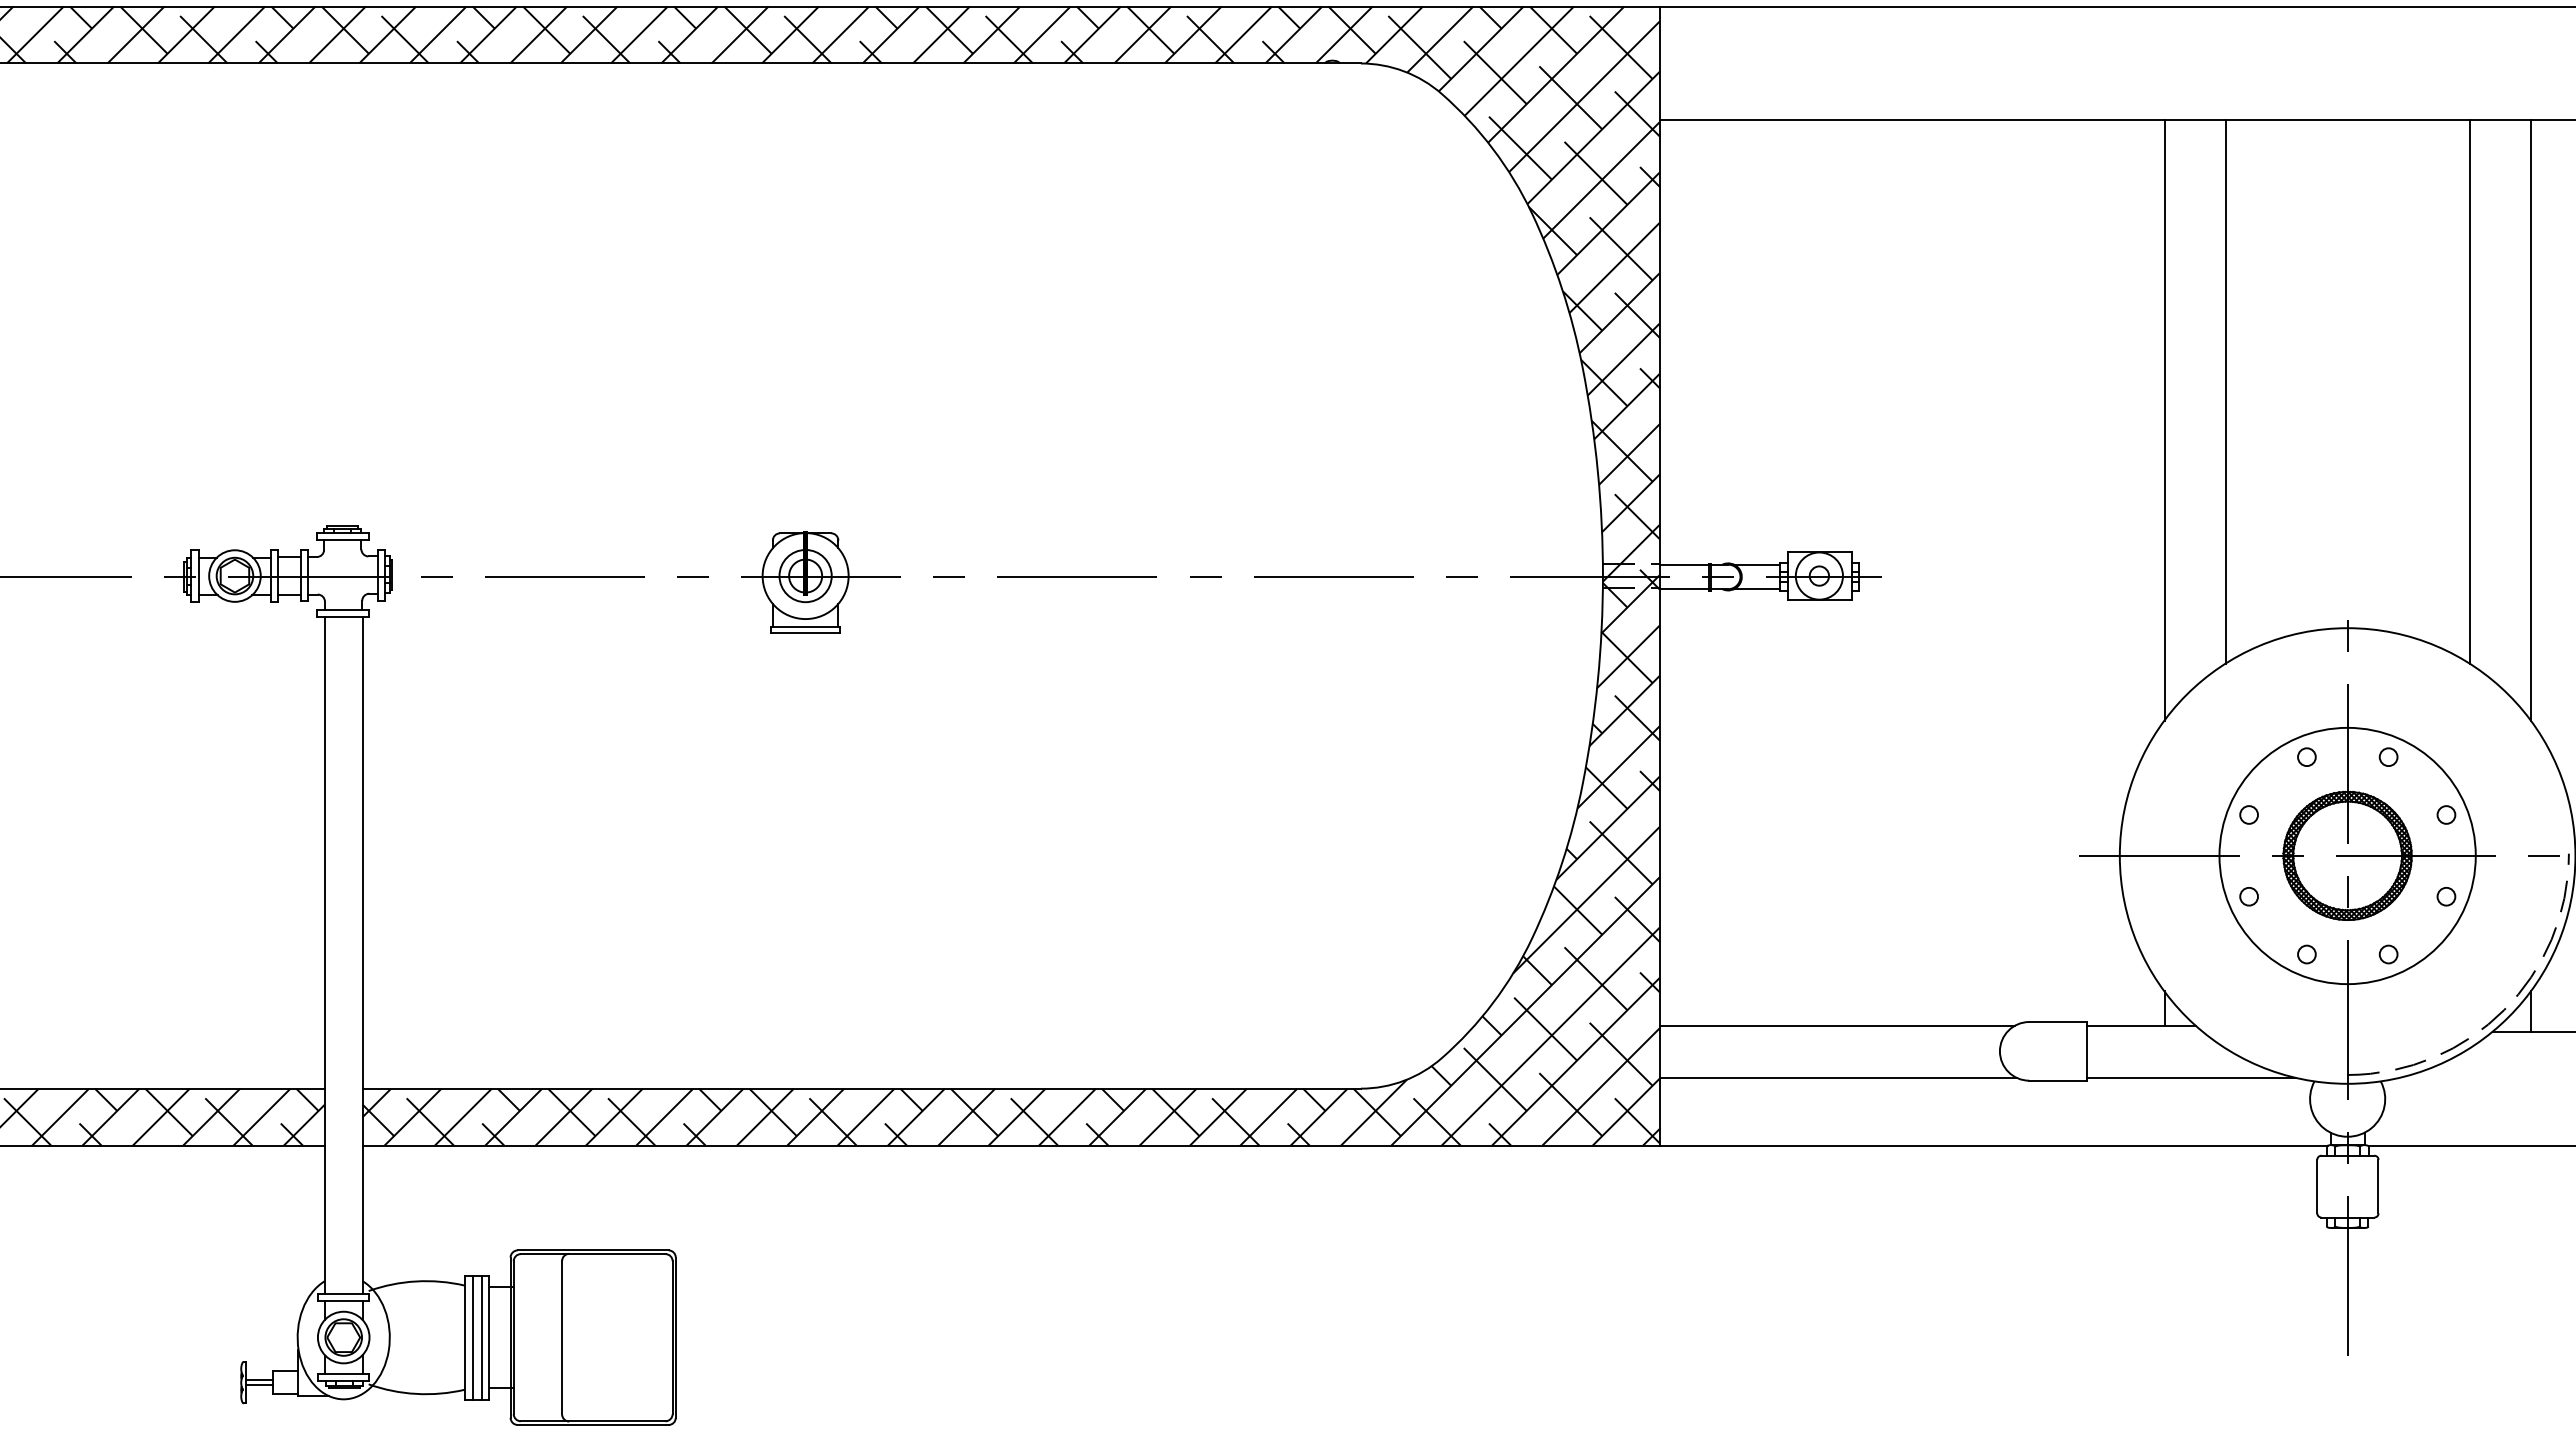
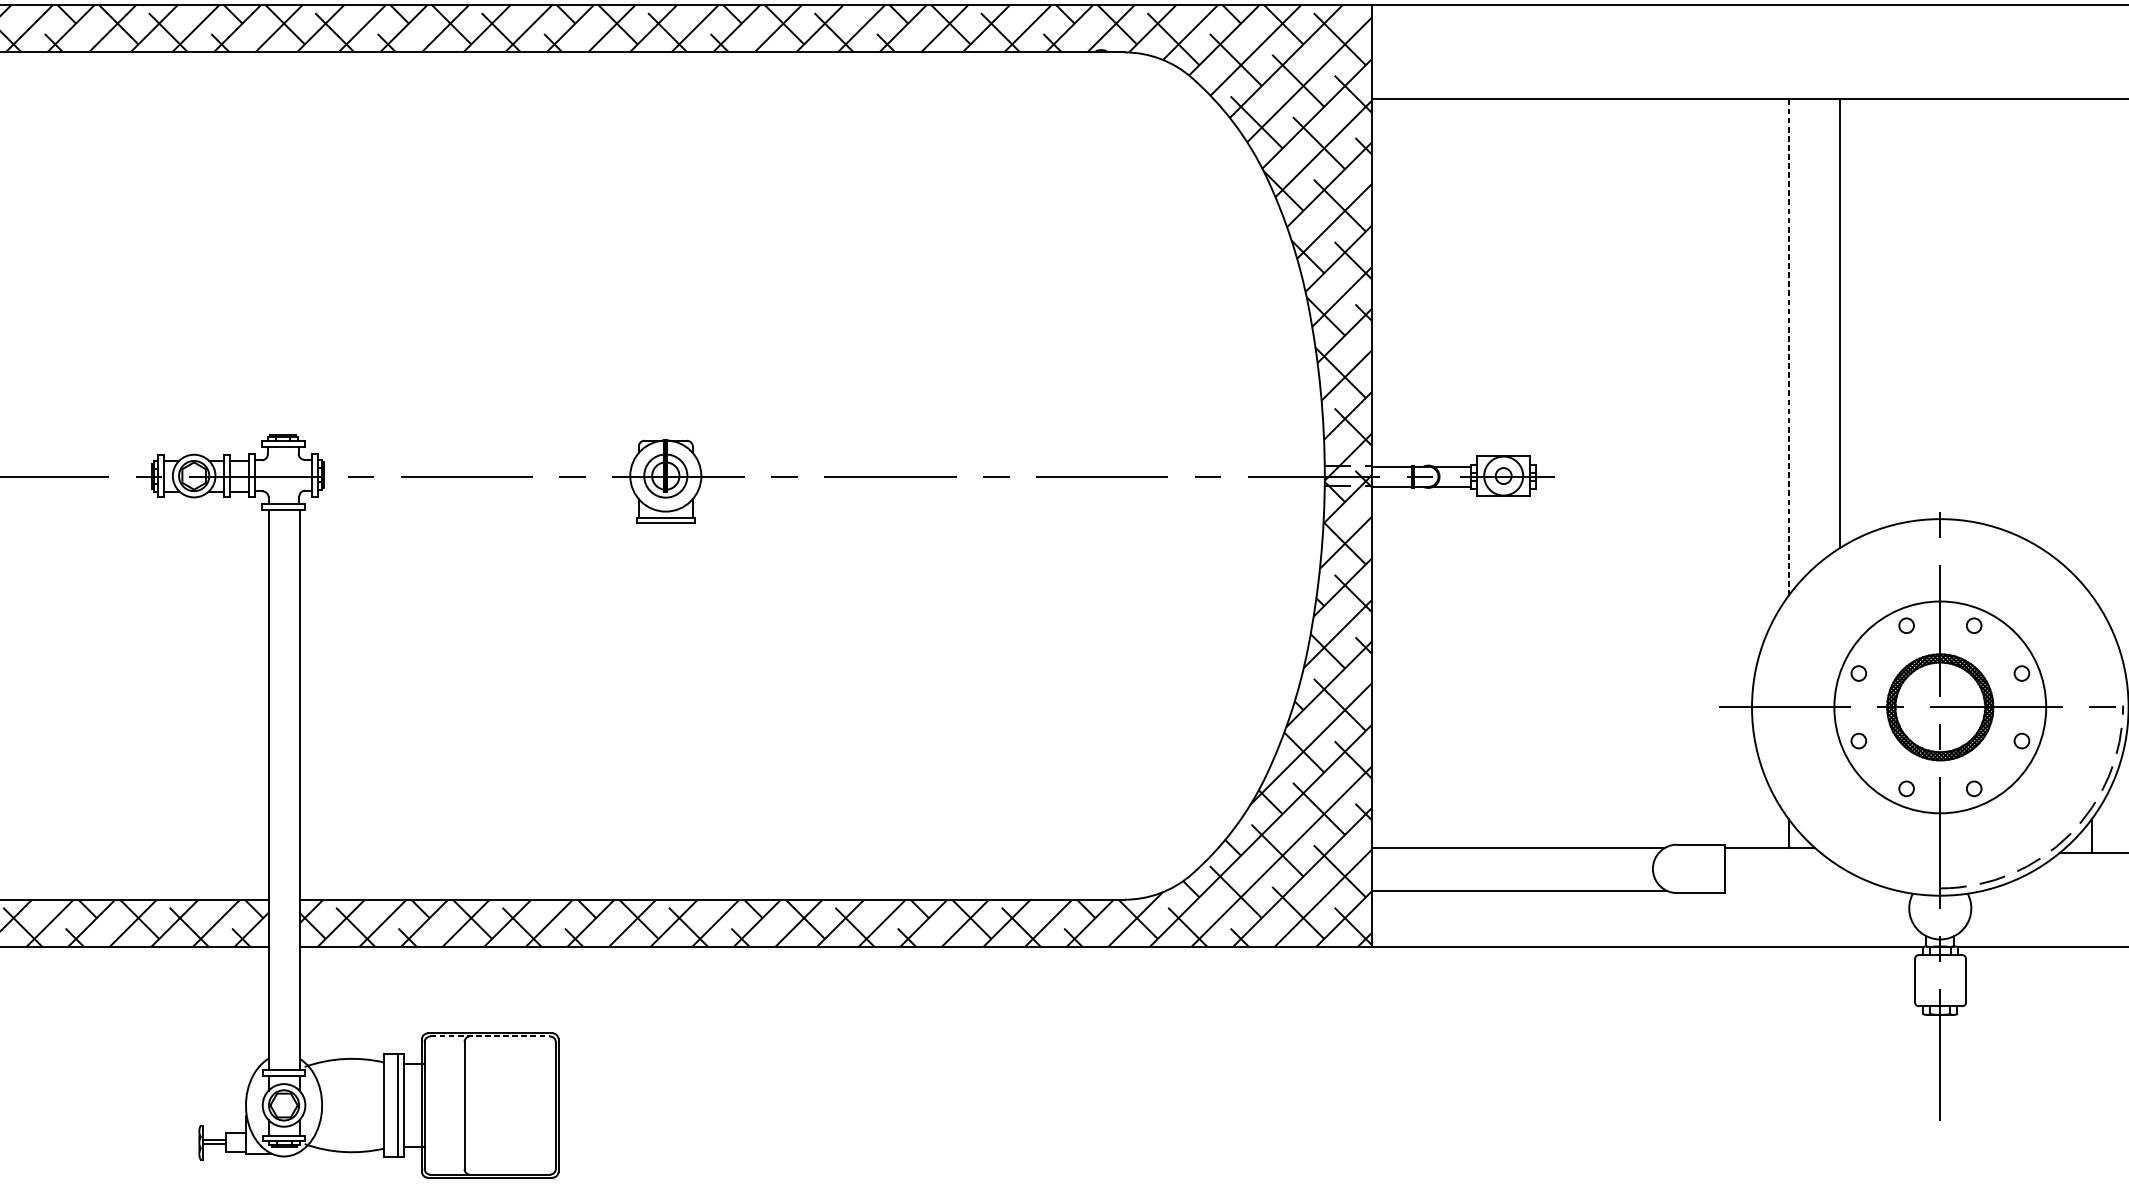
line: (2469, 391) -> (2041, 323), removed
line: (2531, 420) -> (2092, 347), removed
line: (2164, 421) -> (1788, 348), solid -> dashed
line: (2191, 1077) -> (1811, 890), removed
line: (593, 1254) -> (490, 1036), solid -> dashed
line: (473, 1337) -> (391, 1105), removed

